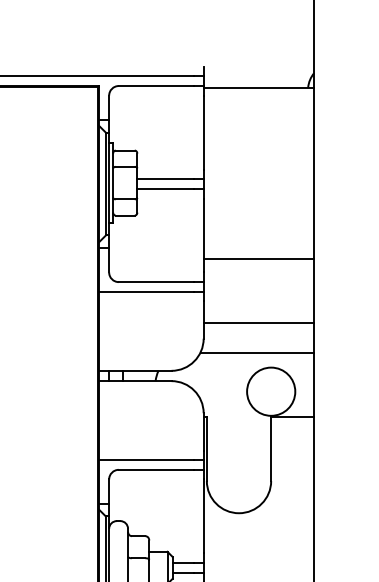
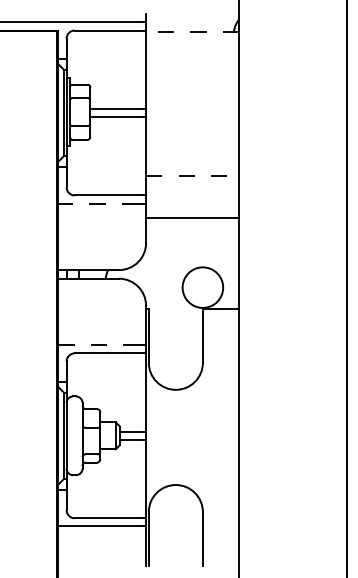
line: (258, 87) -> (192, 31), solid -> dashed
line: (260, 258) -> (193, 175), solid -> dashed
line: (147, 291) -> (98, 203), solid -> dashed
line: (258, 322) -> (192, 217), moved
line: (257, 352) -> (191, 254), removed
line: (147, 460) -> (98, 345), solid -> dashed

